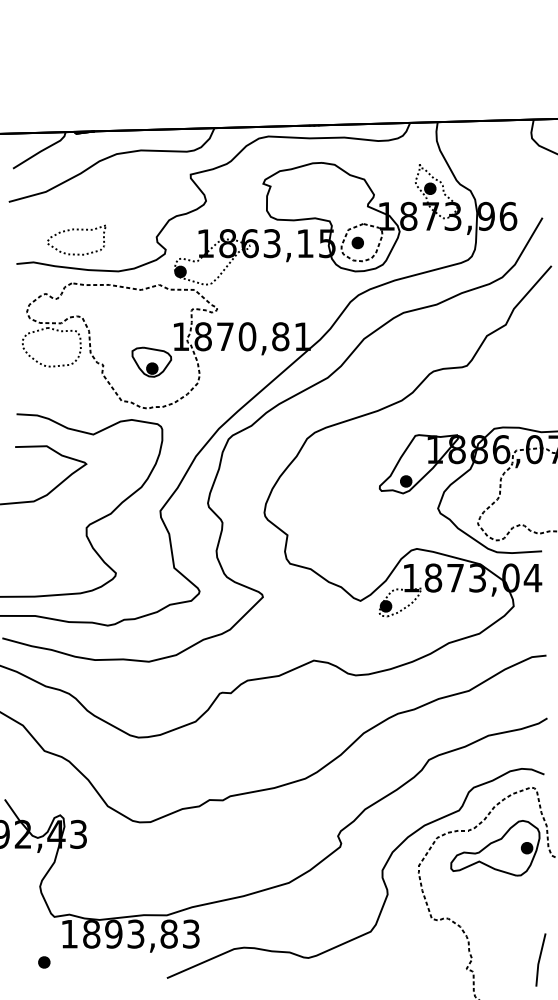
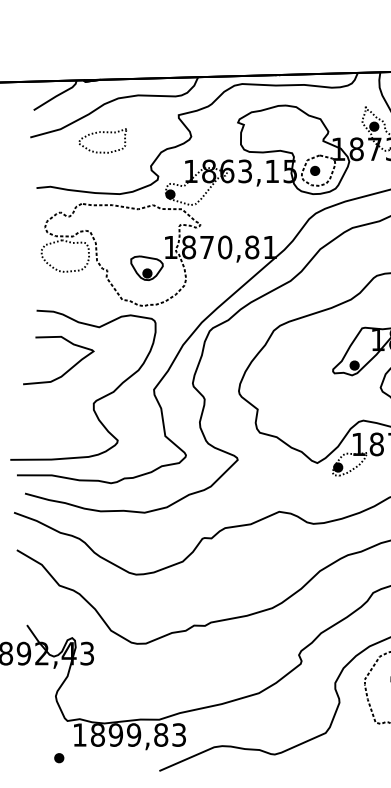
part: (77, 230) -> (103, 132), moved
text: (135, 933) -> (133, 734), 1893,83 -> 1899,83

